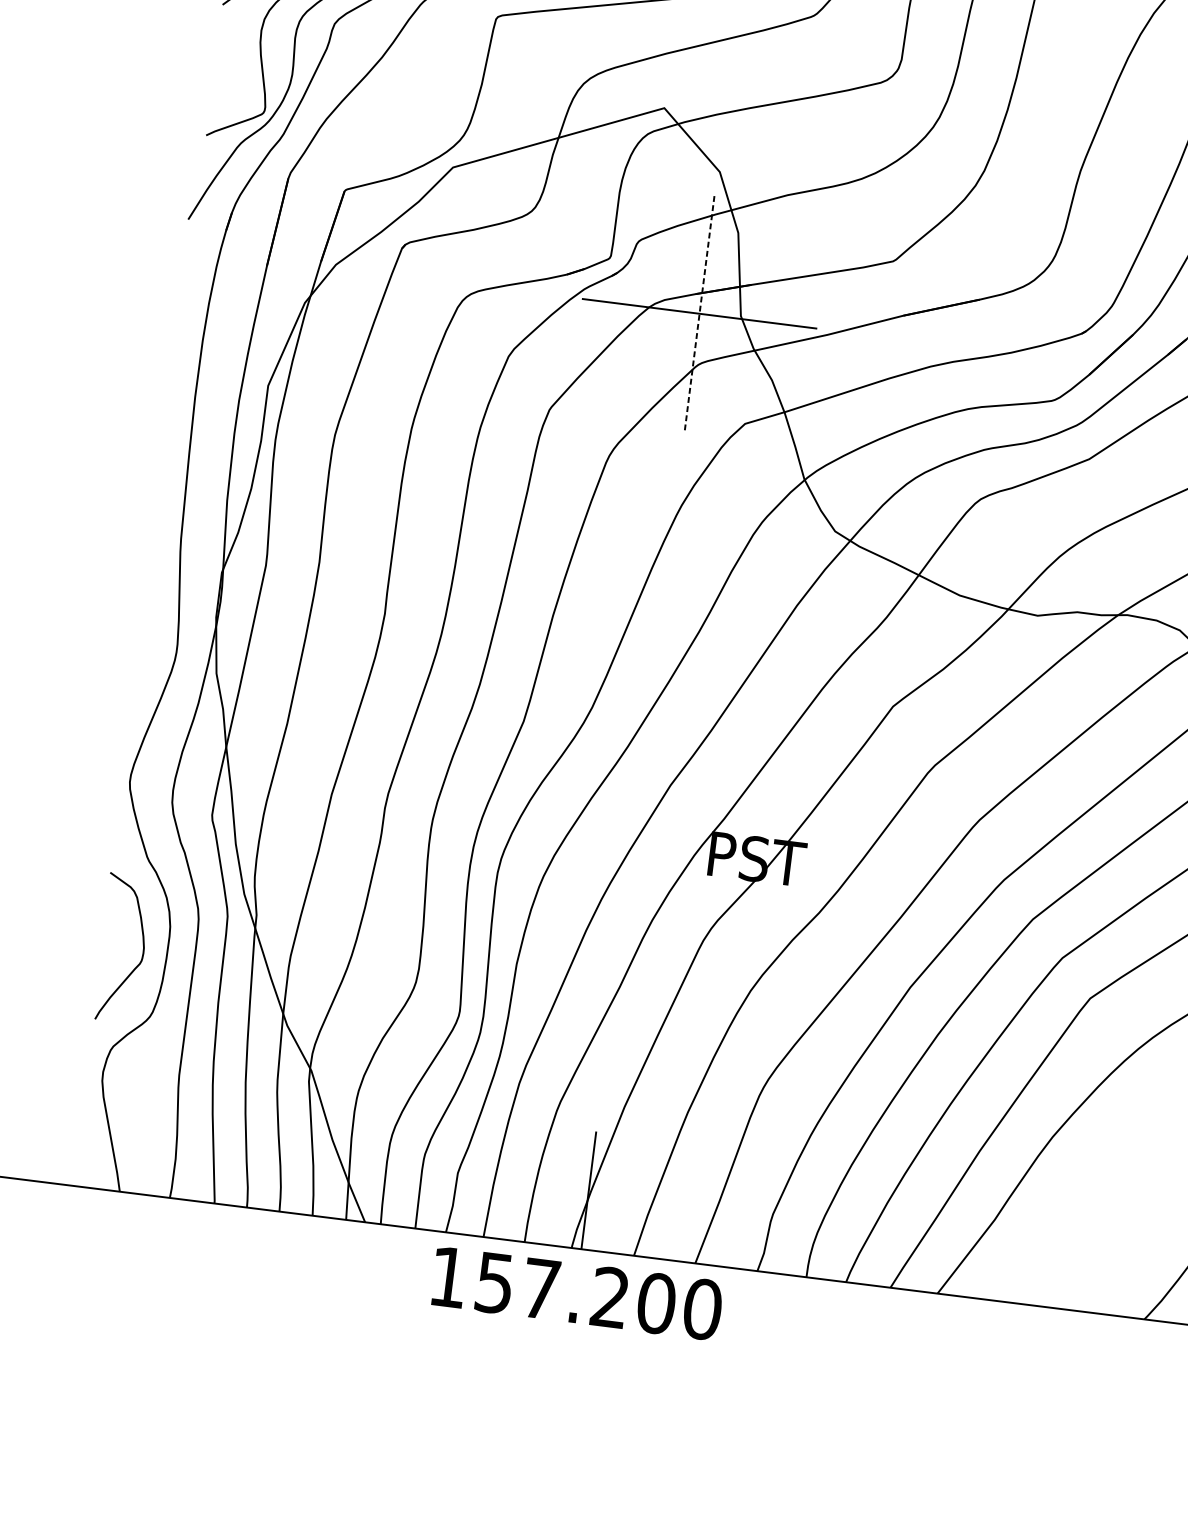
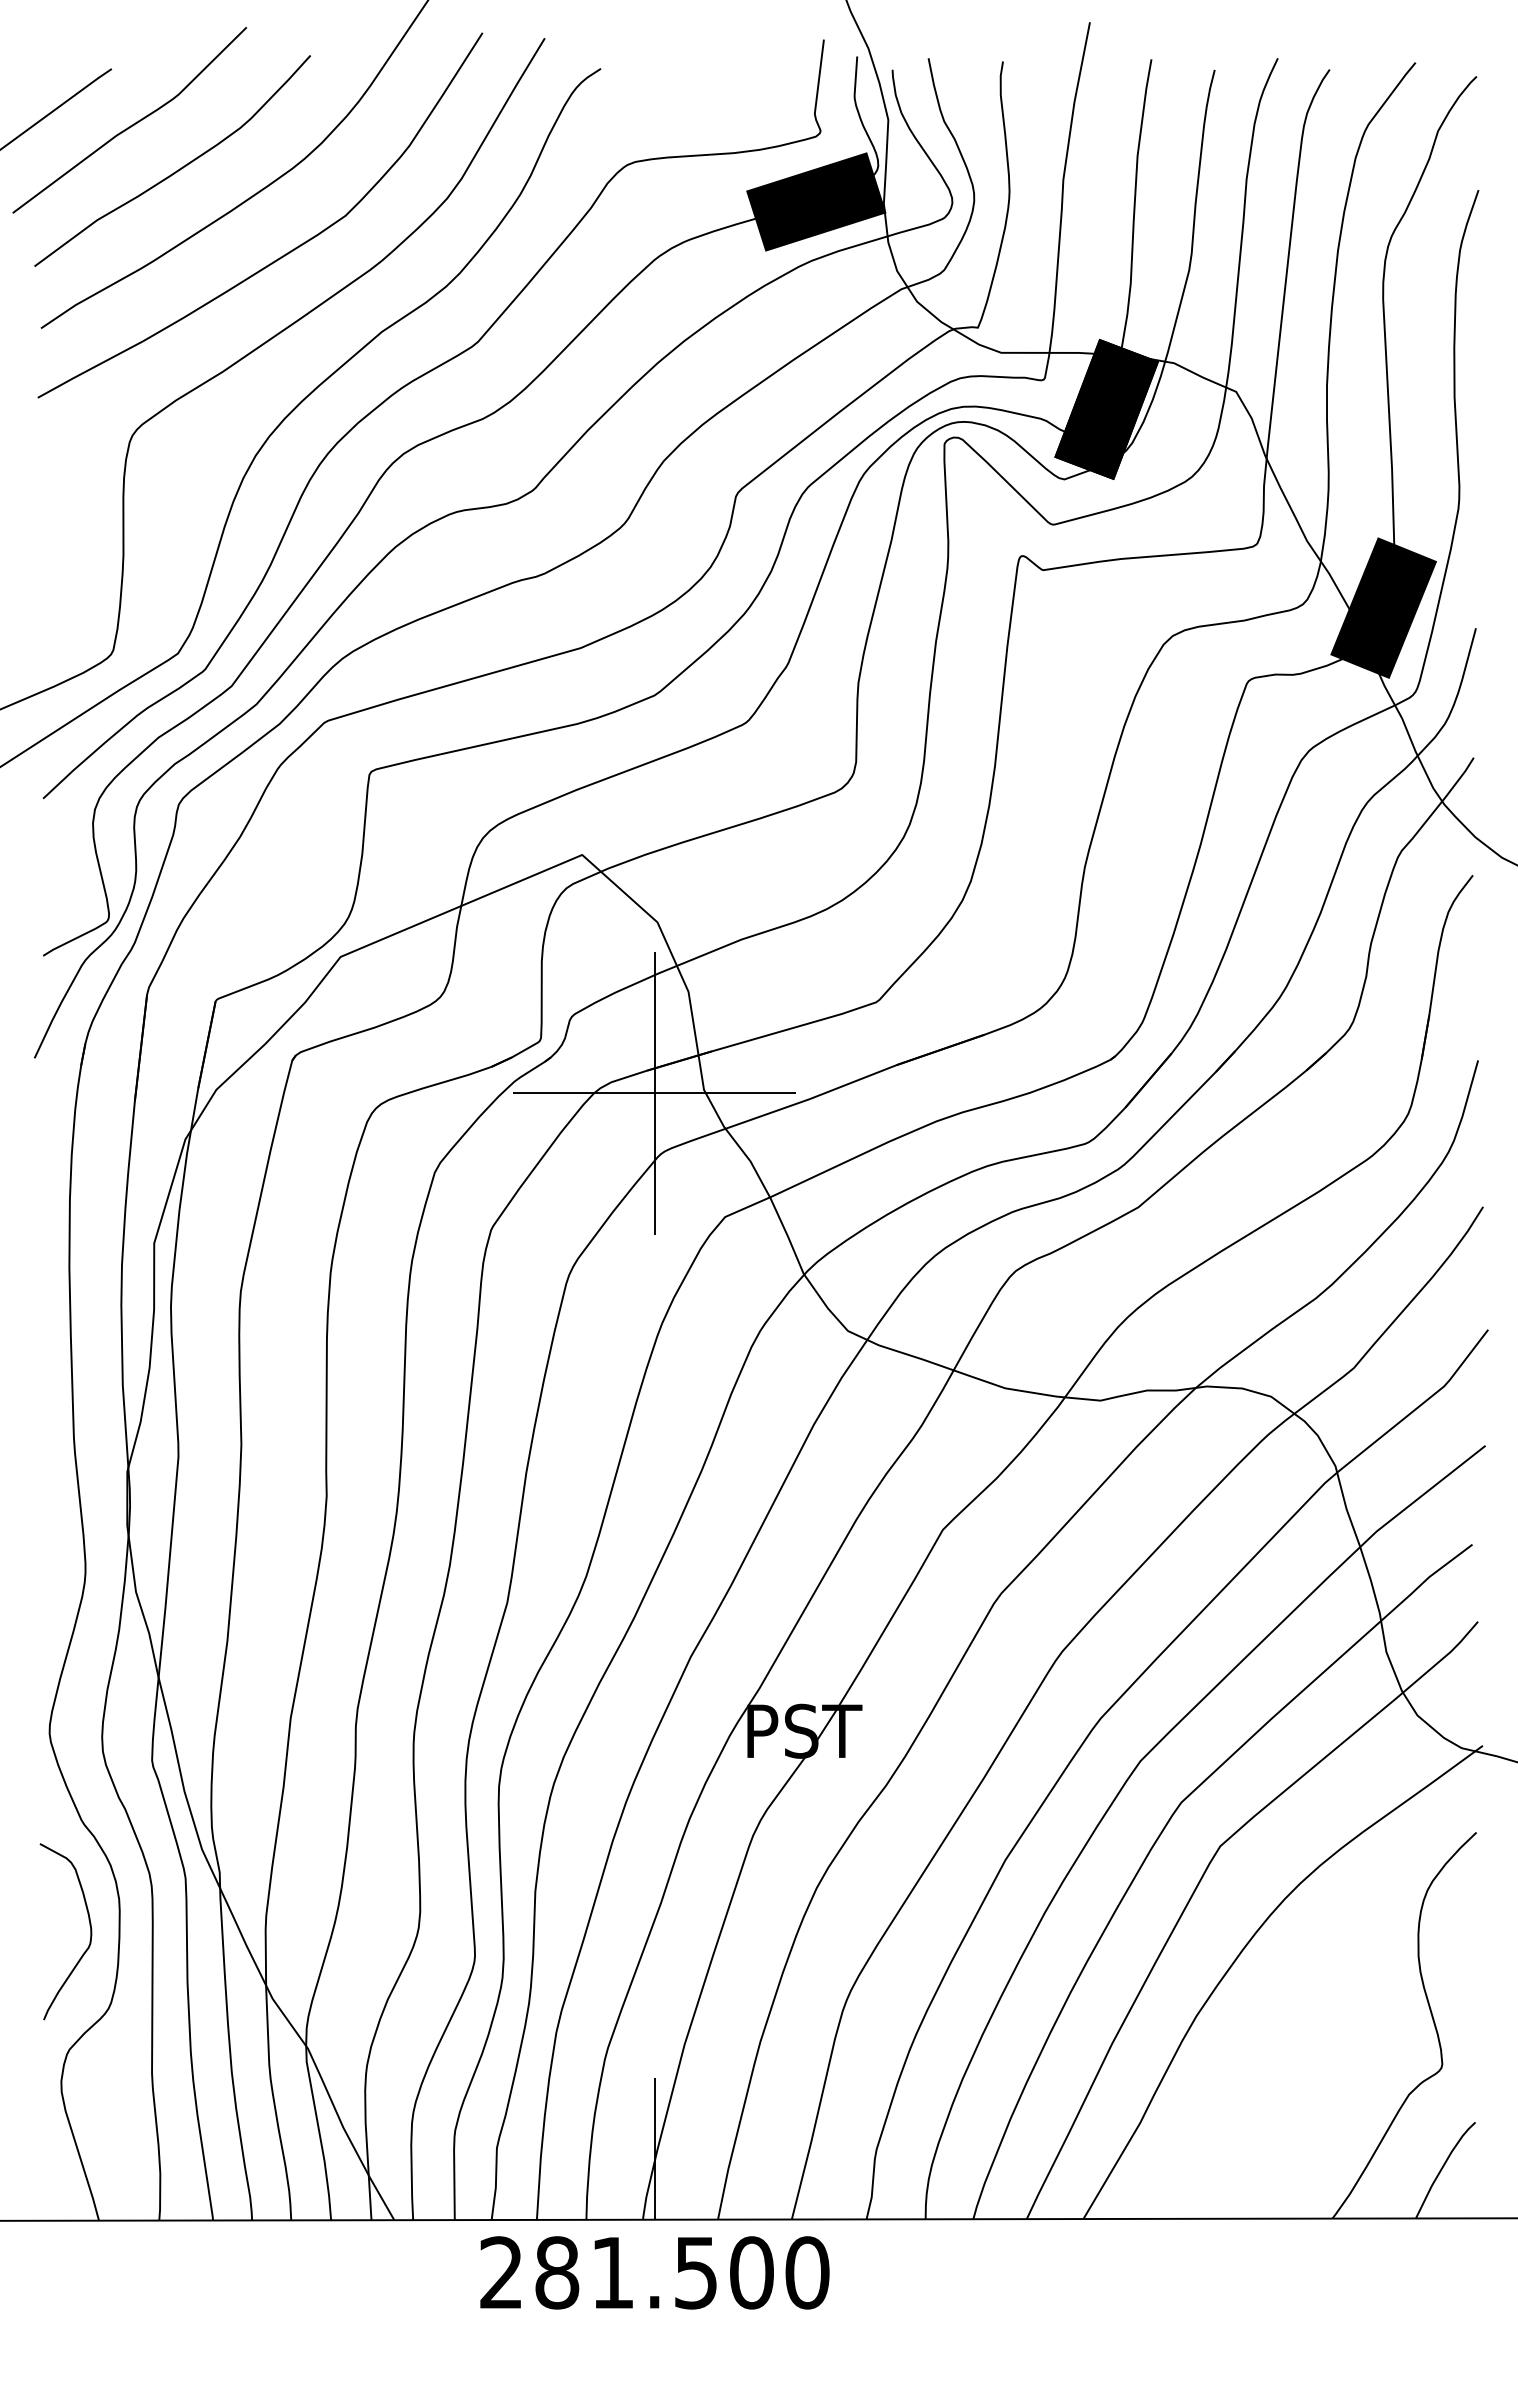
line: (699, 313) -> (654, 1093), dashed -> solid
text: (529, 1287) -> (598, 2272), 157.200 -> 281.500

